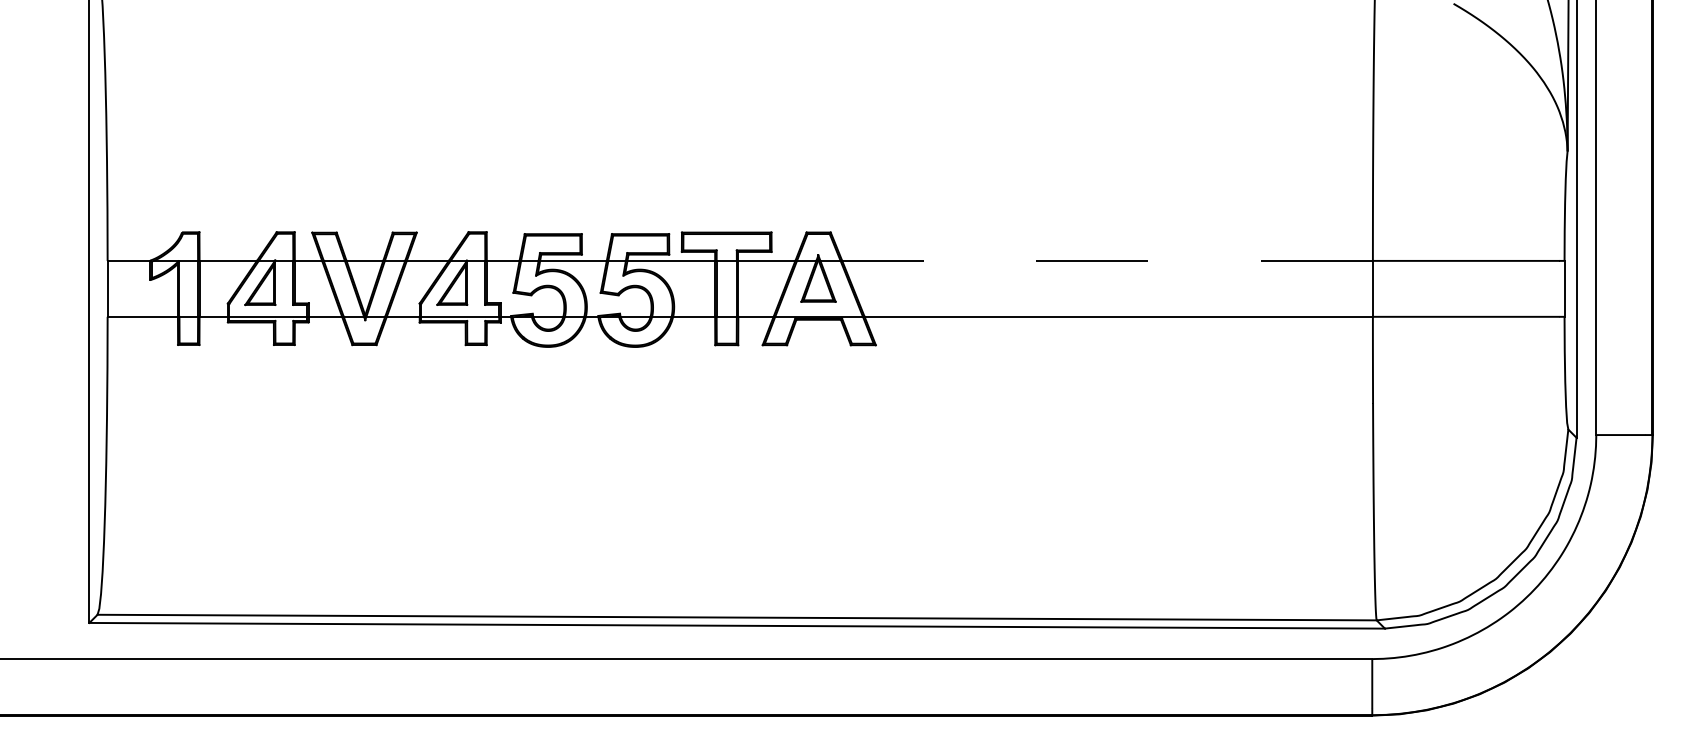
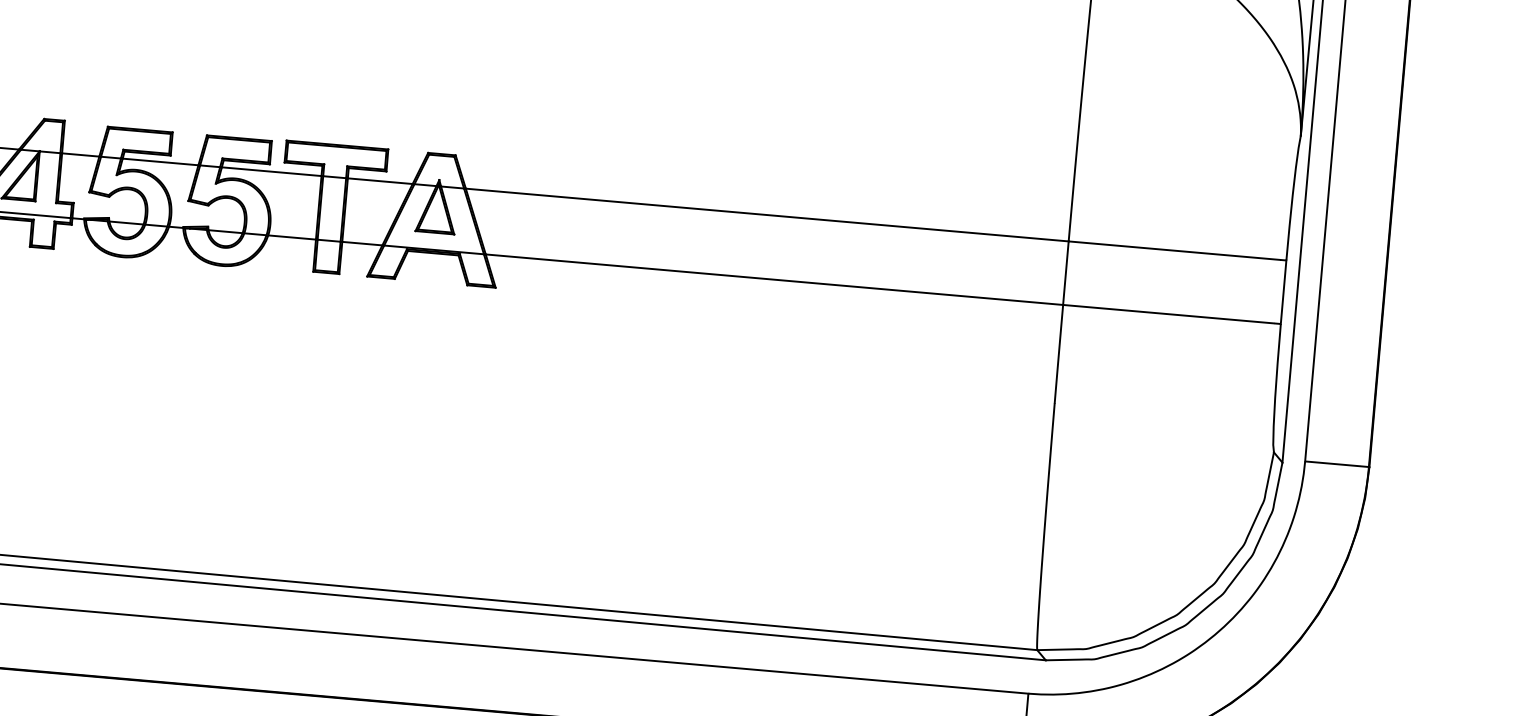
line: (1107, 260) -> (767, 214), dashed -> solid

